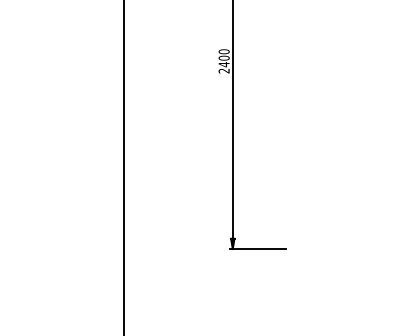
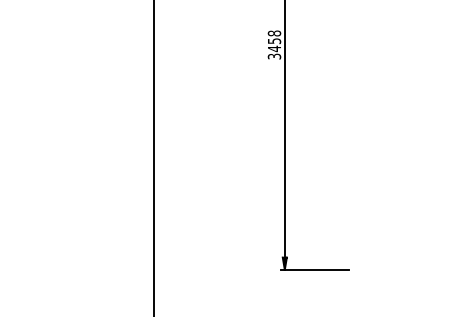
text: (223, 61) -> (273, 45), 2400 -> 3458

